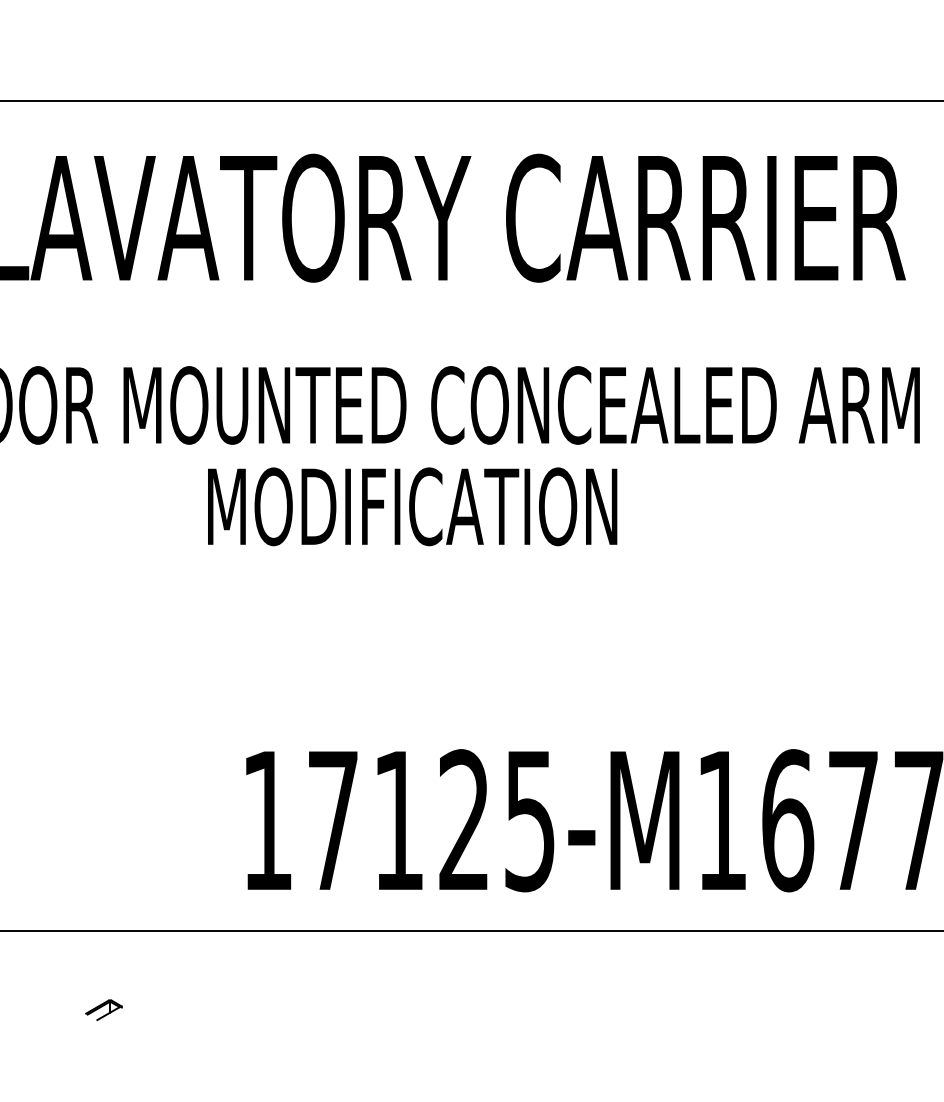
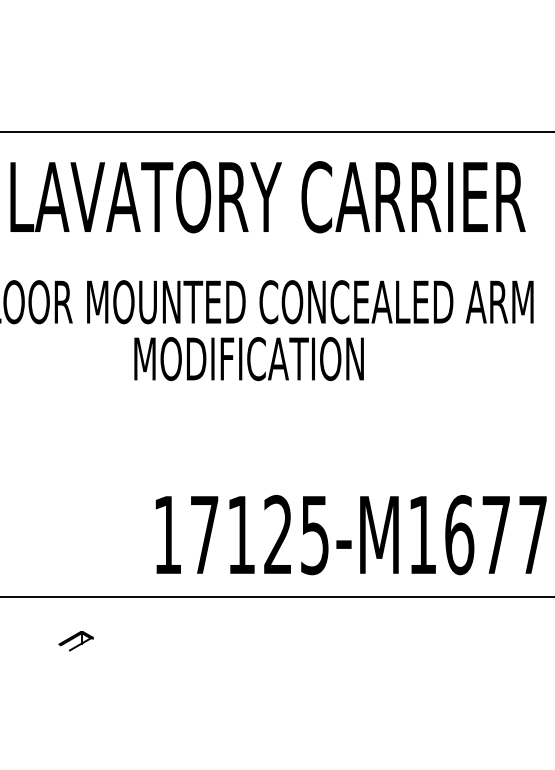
part: (102, 1010) -> (75, 641), size x1.67

